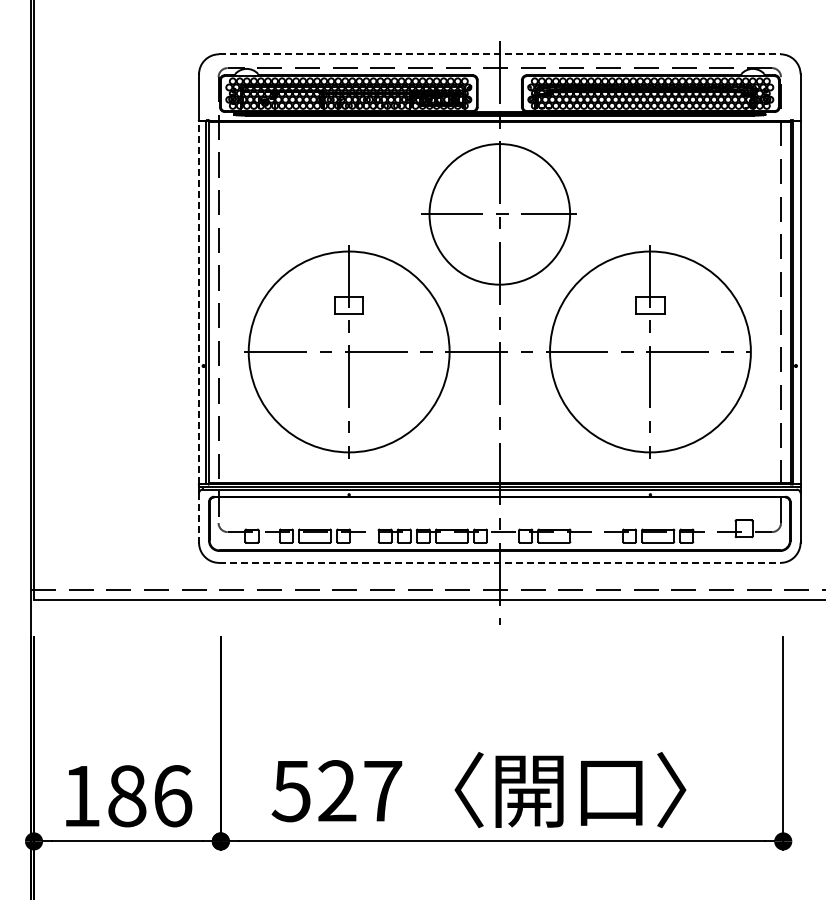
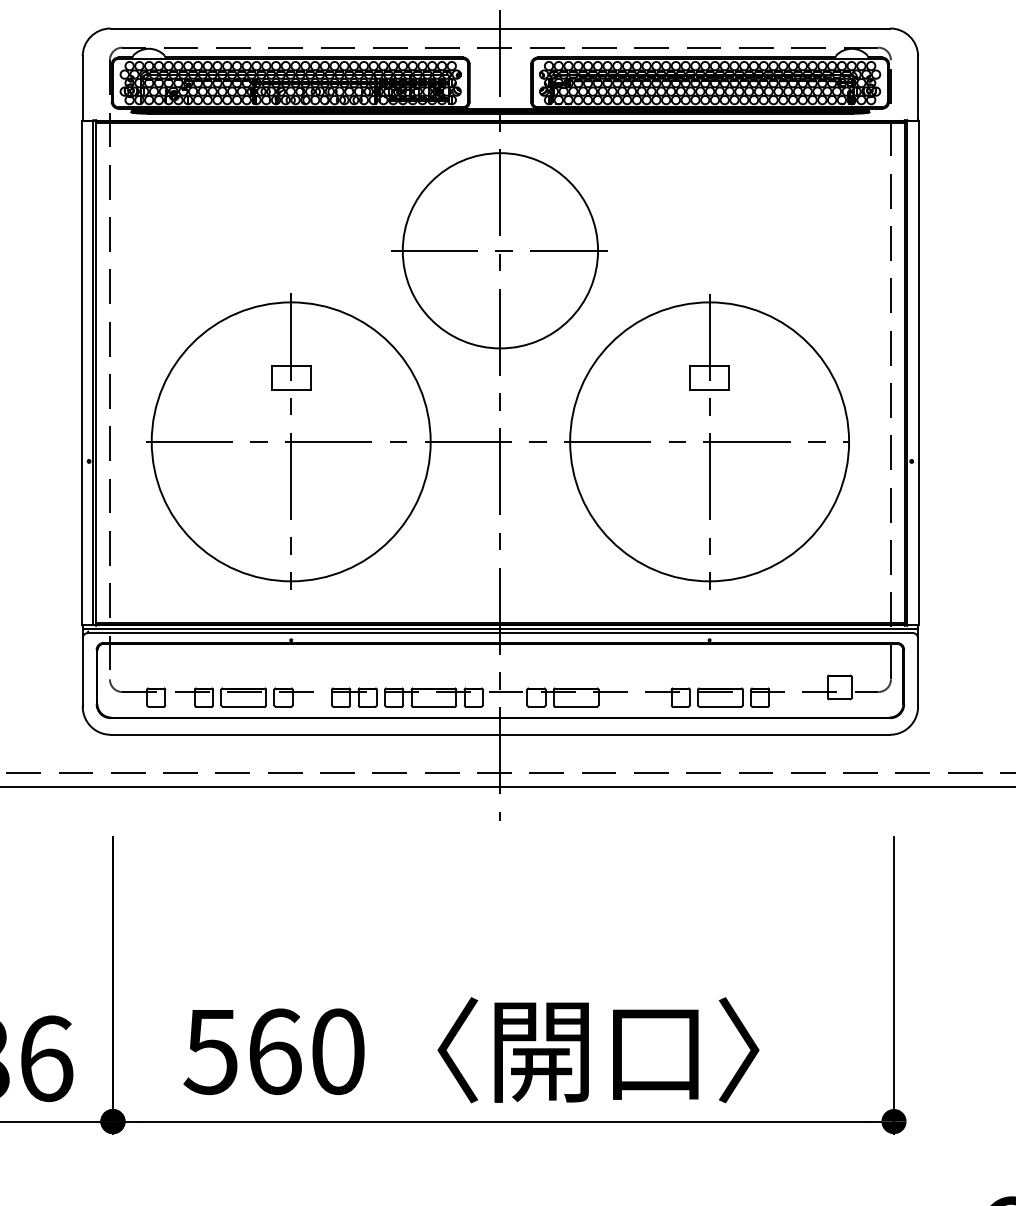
line: (499, 54) -> (499, 28), dashed -> solid
line: (198, 301) -> (81, 371), dashed -> solid
line: (199, 517) -> (83, 671), dashed -> solid
line: (499, 562) -> (499, 734), dashed -> solid
text: (360, 791) -> (306, 1052), 527 -> 560

